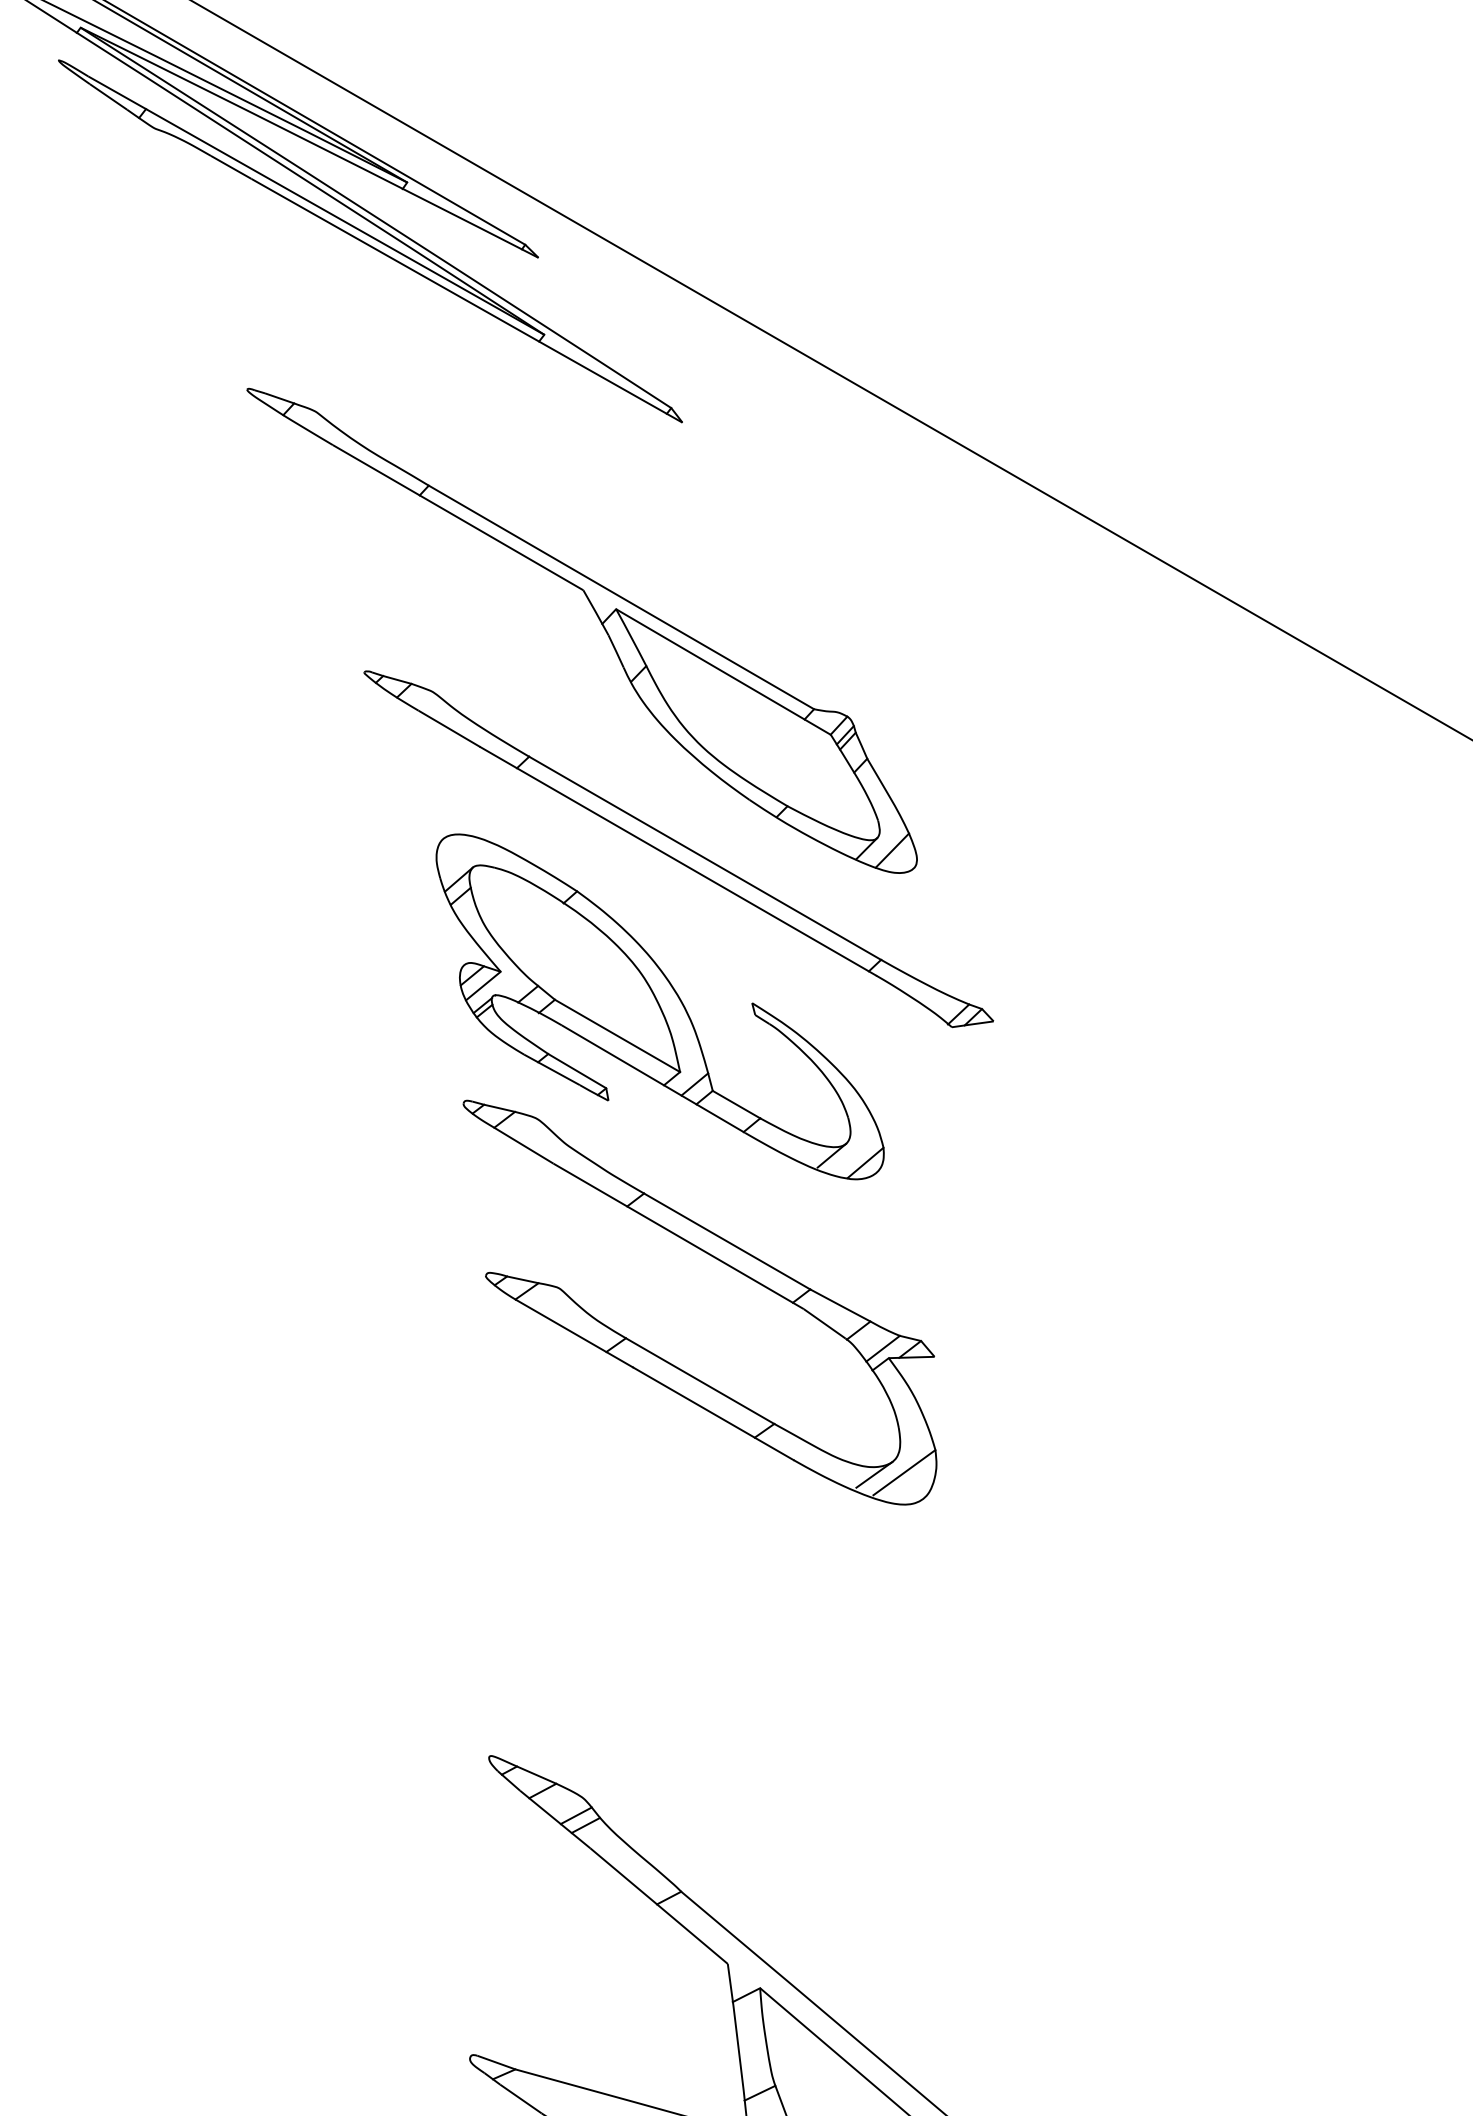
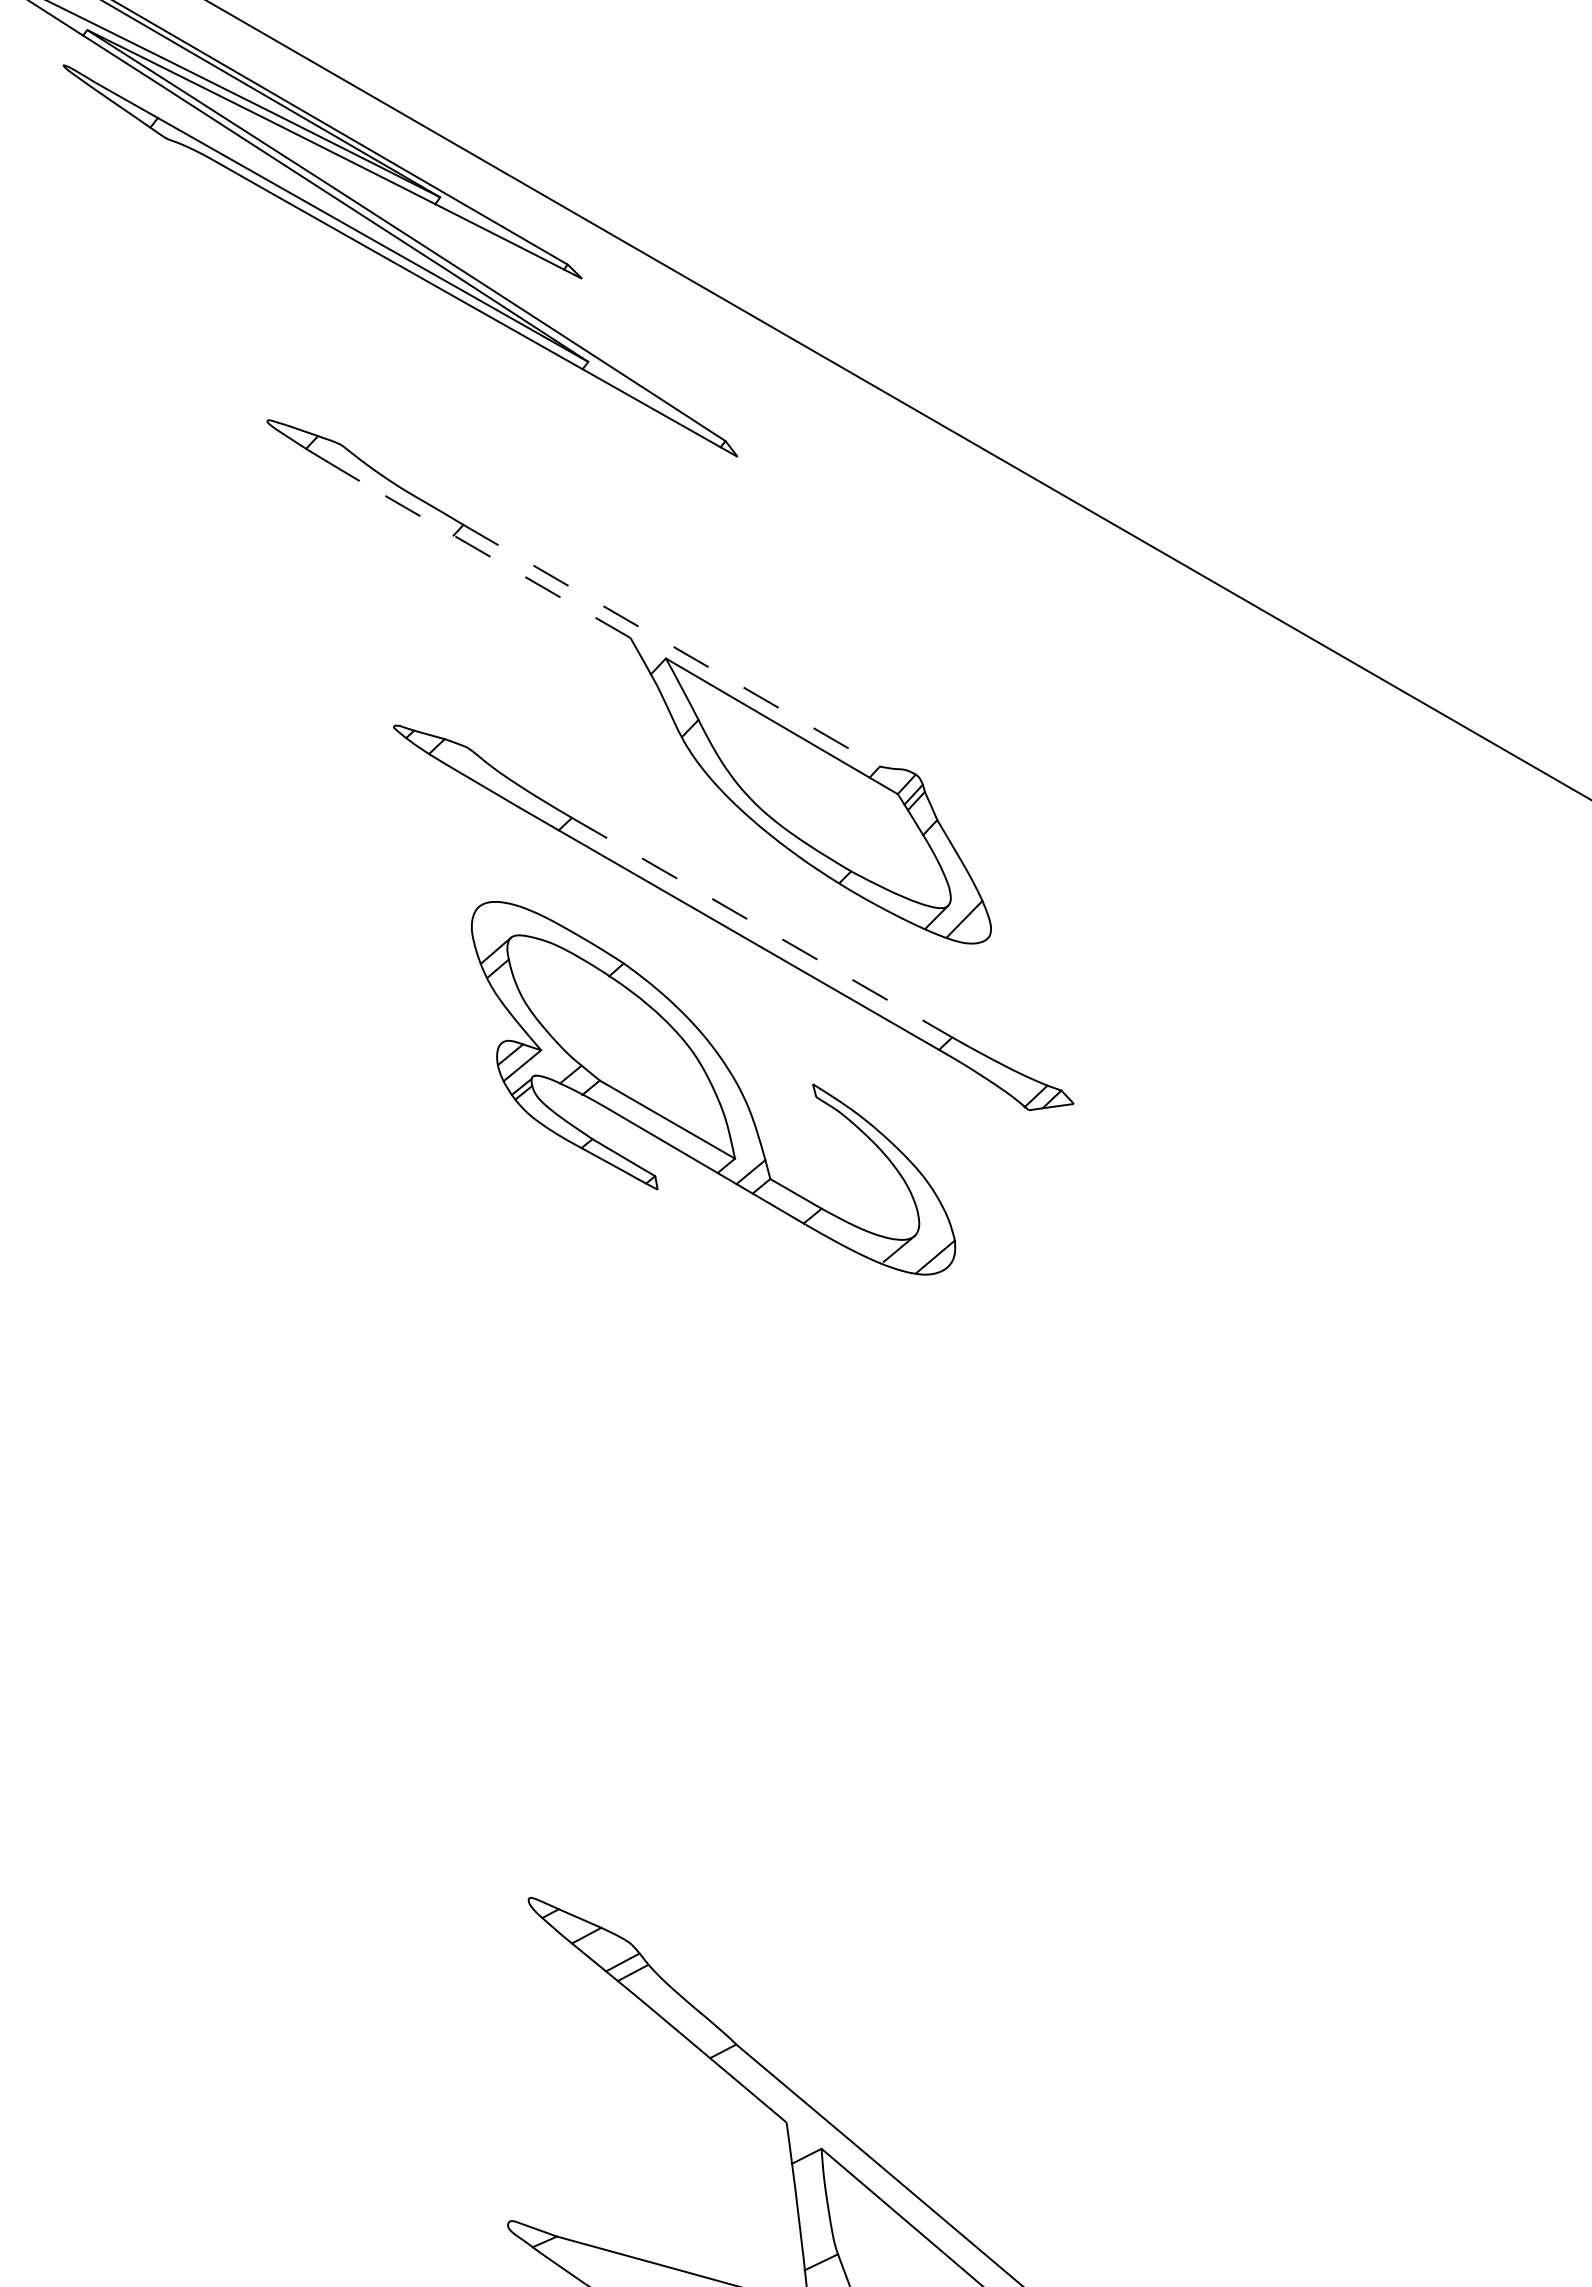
line: (457, 517) -> (494, 559), solid -> dashed
line: (622, 598) -> (672, 646), solid -> dashed
line: (705, 858) -> (762, 927), solid -> dashed
part: (721, 1262) -> (779, 1364), removed

